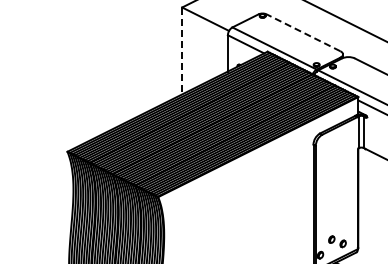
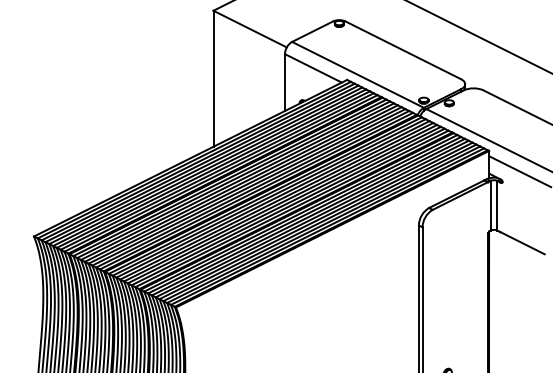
line: (303, 32) -> (403, 49), dashed -> solid
line: (182, 51) -> (213, 79), dashed -> solid

